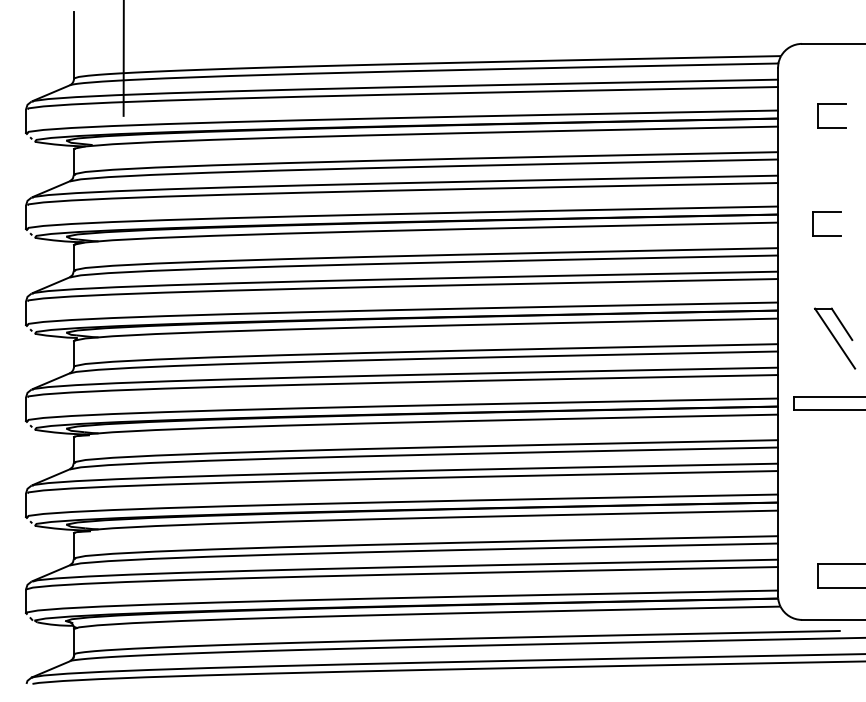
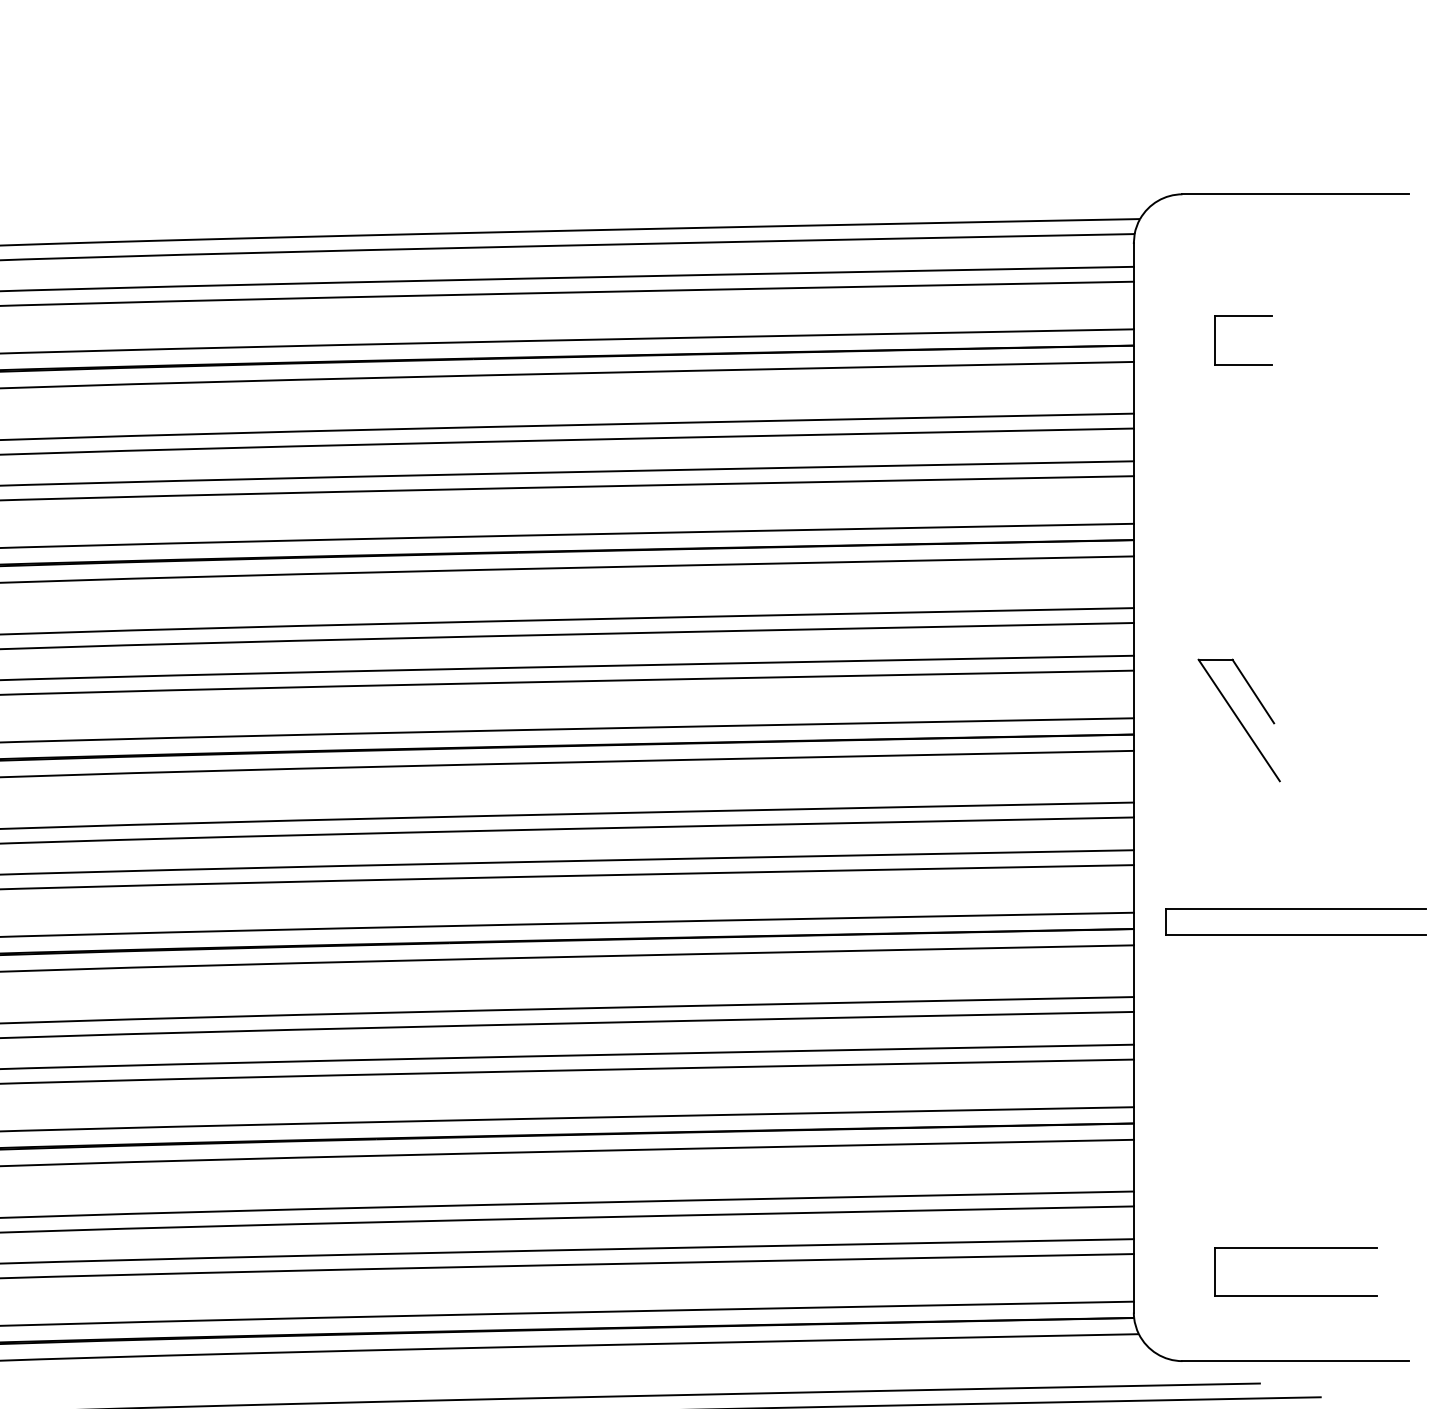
part: (826, 212) -> (1232, 535), removed
part: (835, 338) -> (1240, 720), moved

